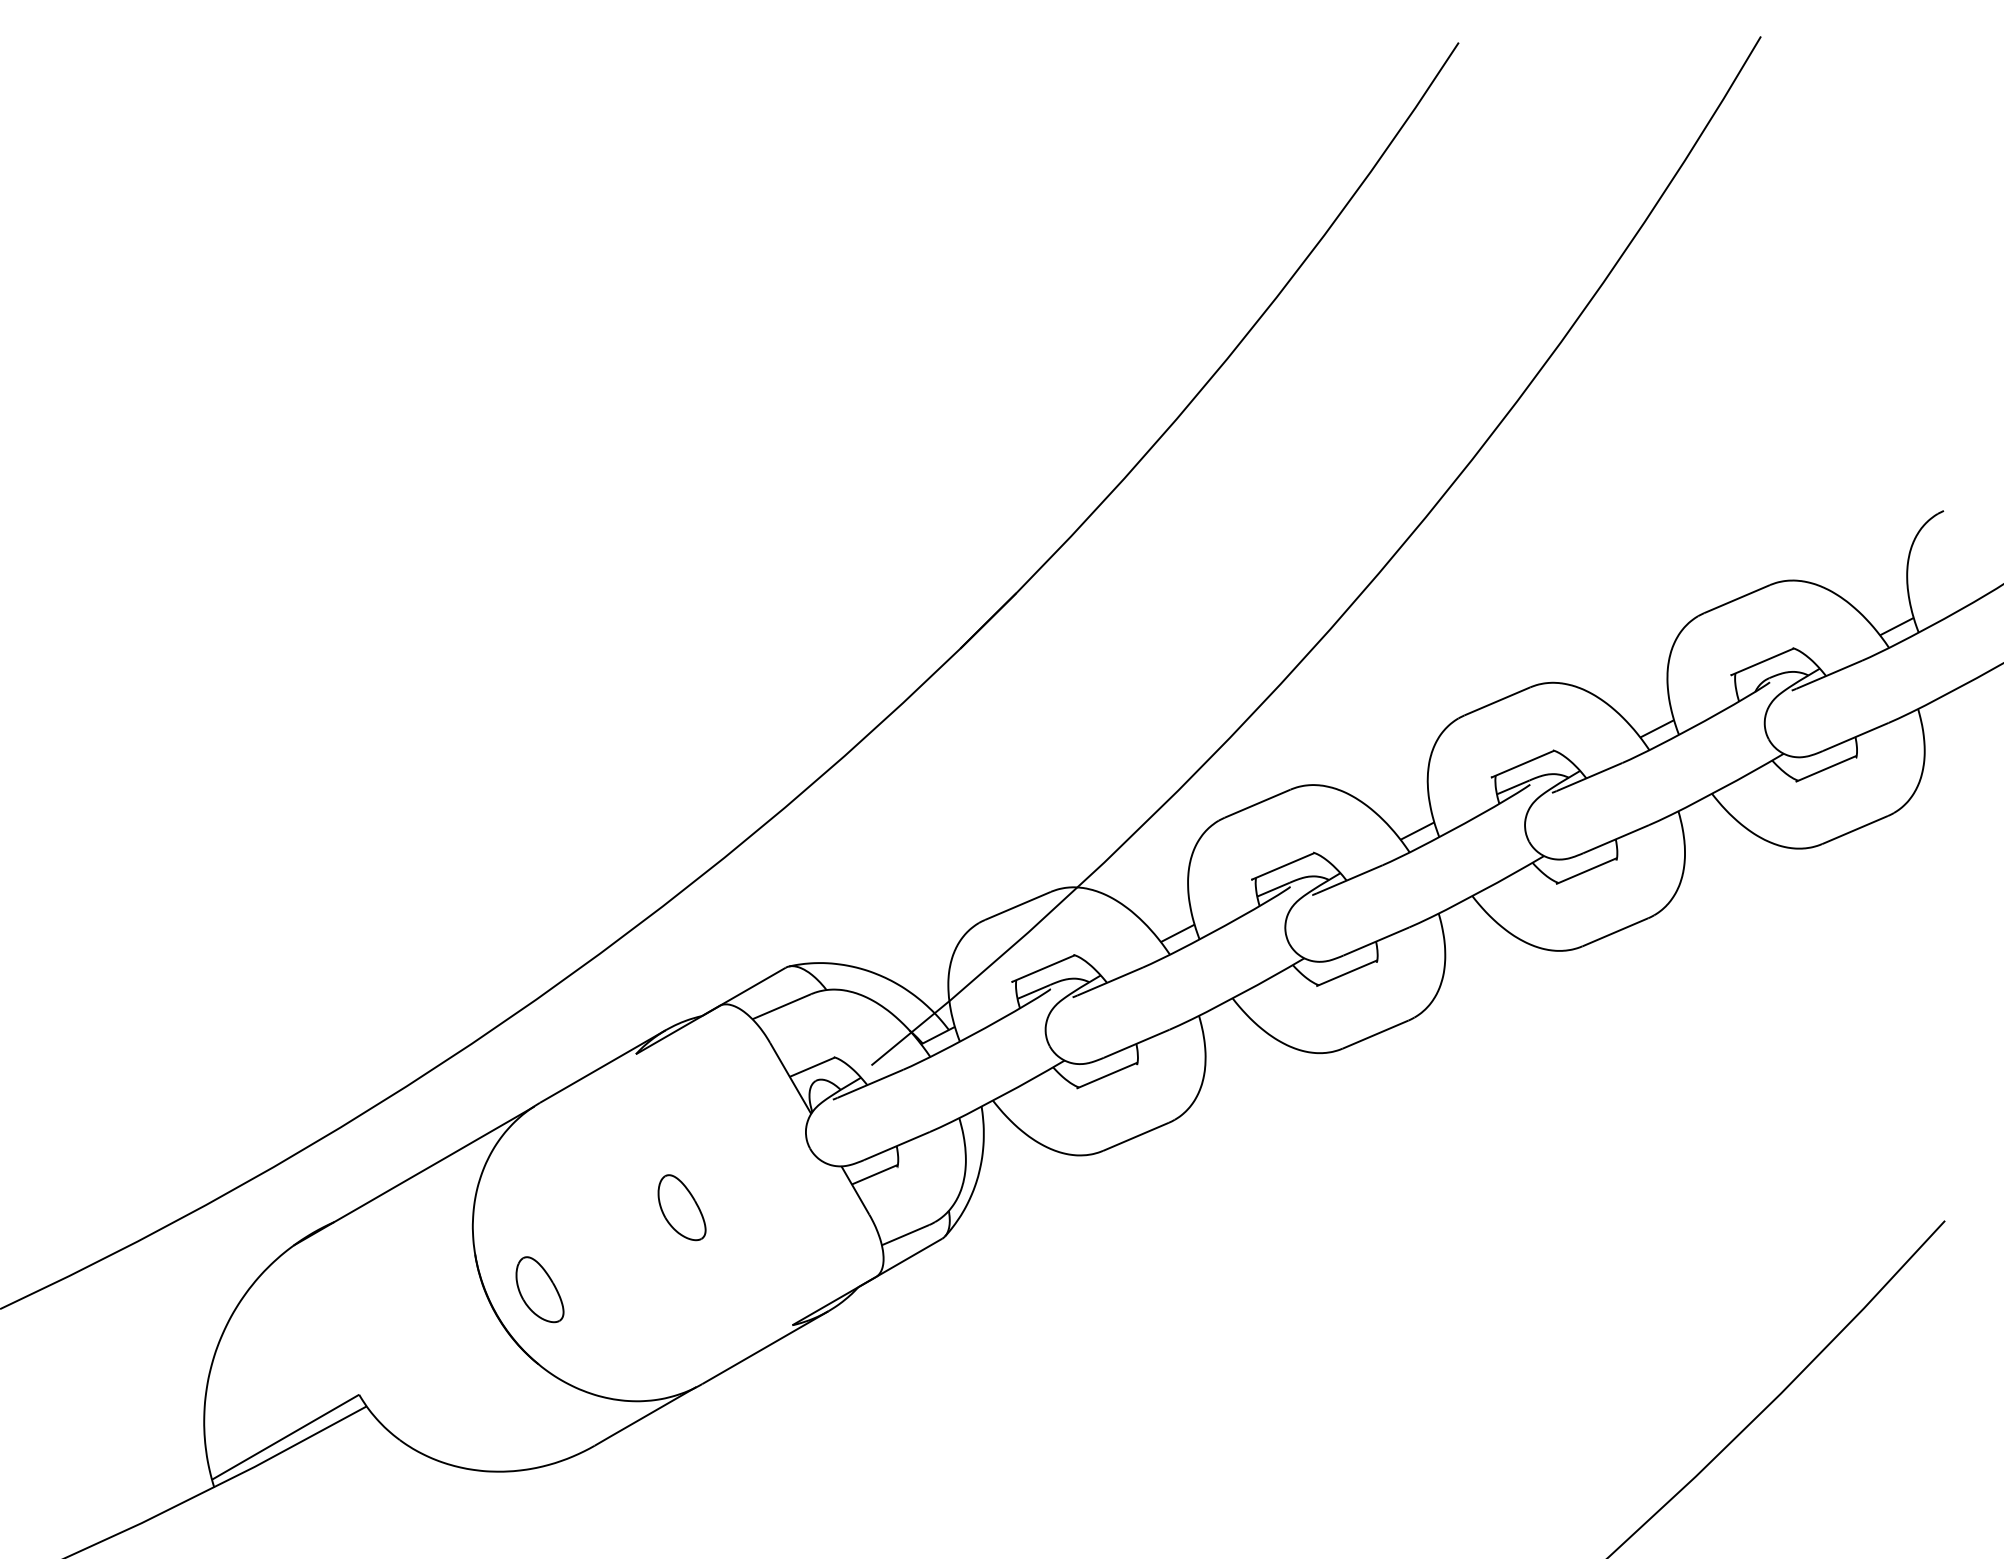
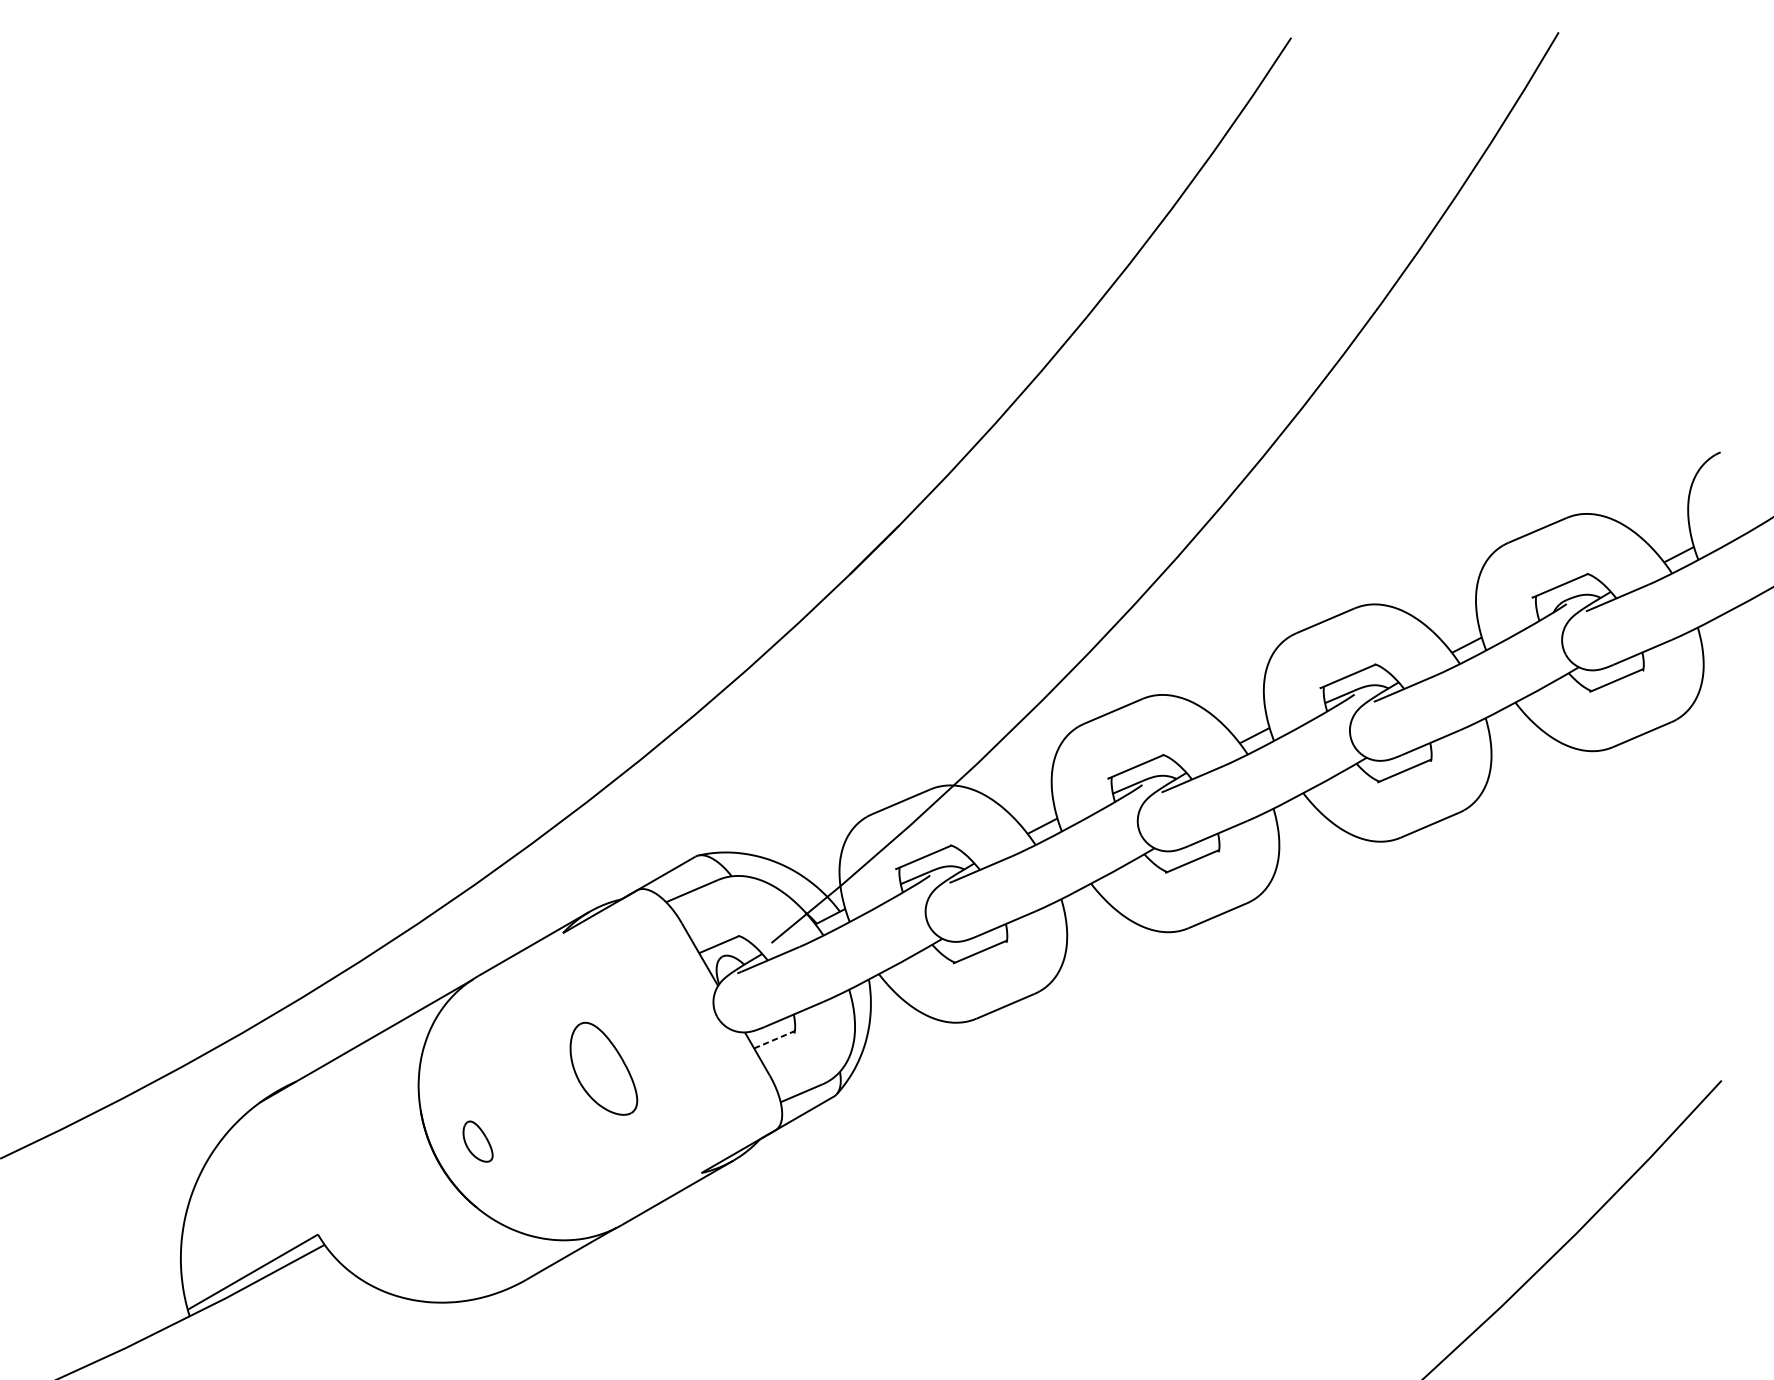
line: (875, 1174) -> (775, 1039), solid -> dashed
part: (681, 1207) -> (603, 1068), size x1.6
part: (539, 1289) -> (477, 1141), size x0.7

